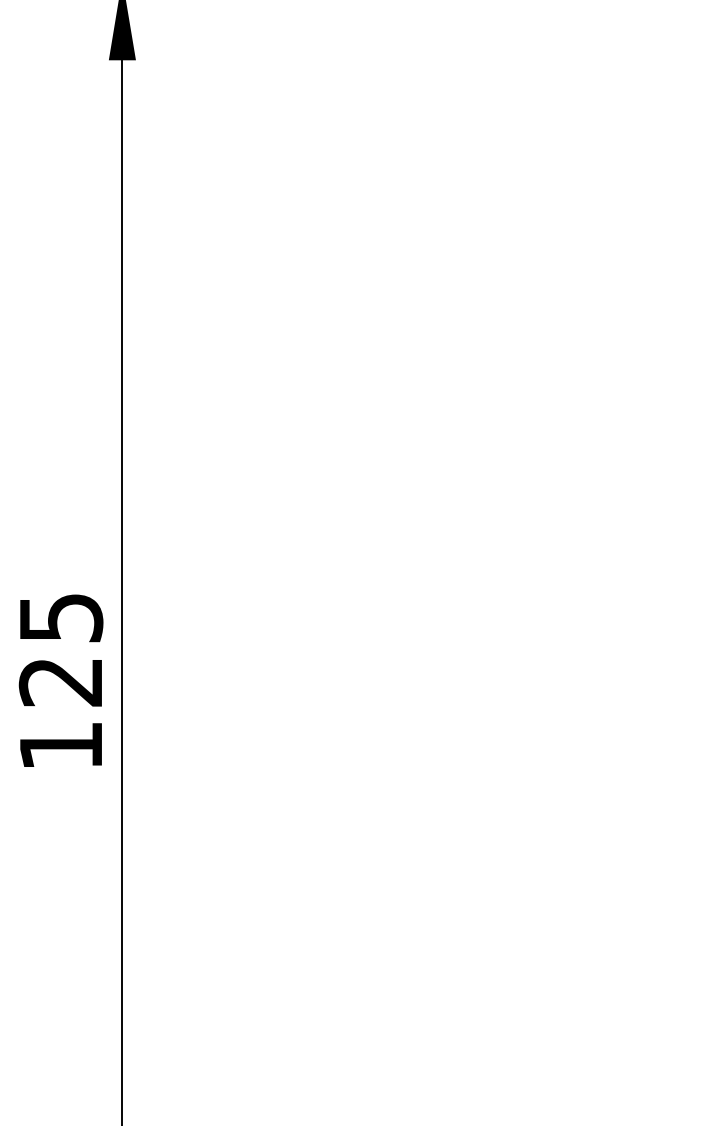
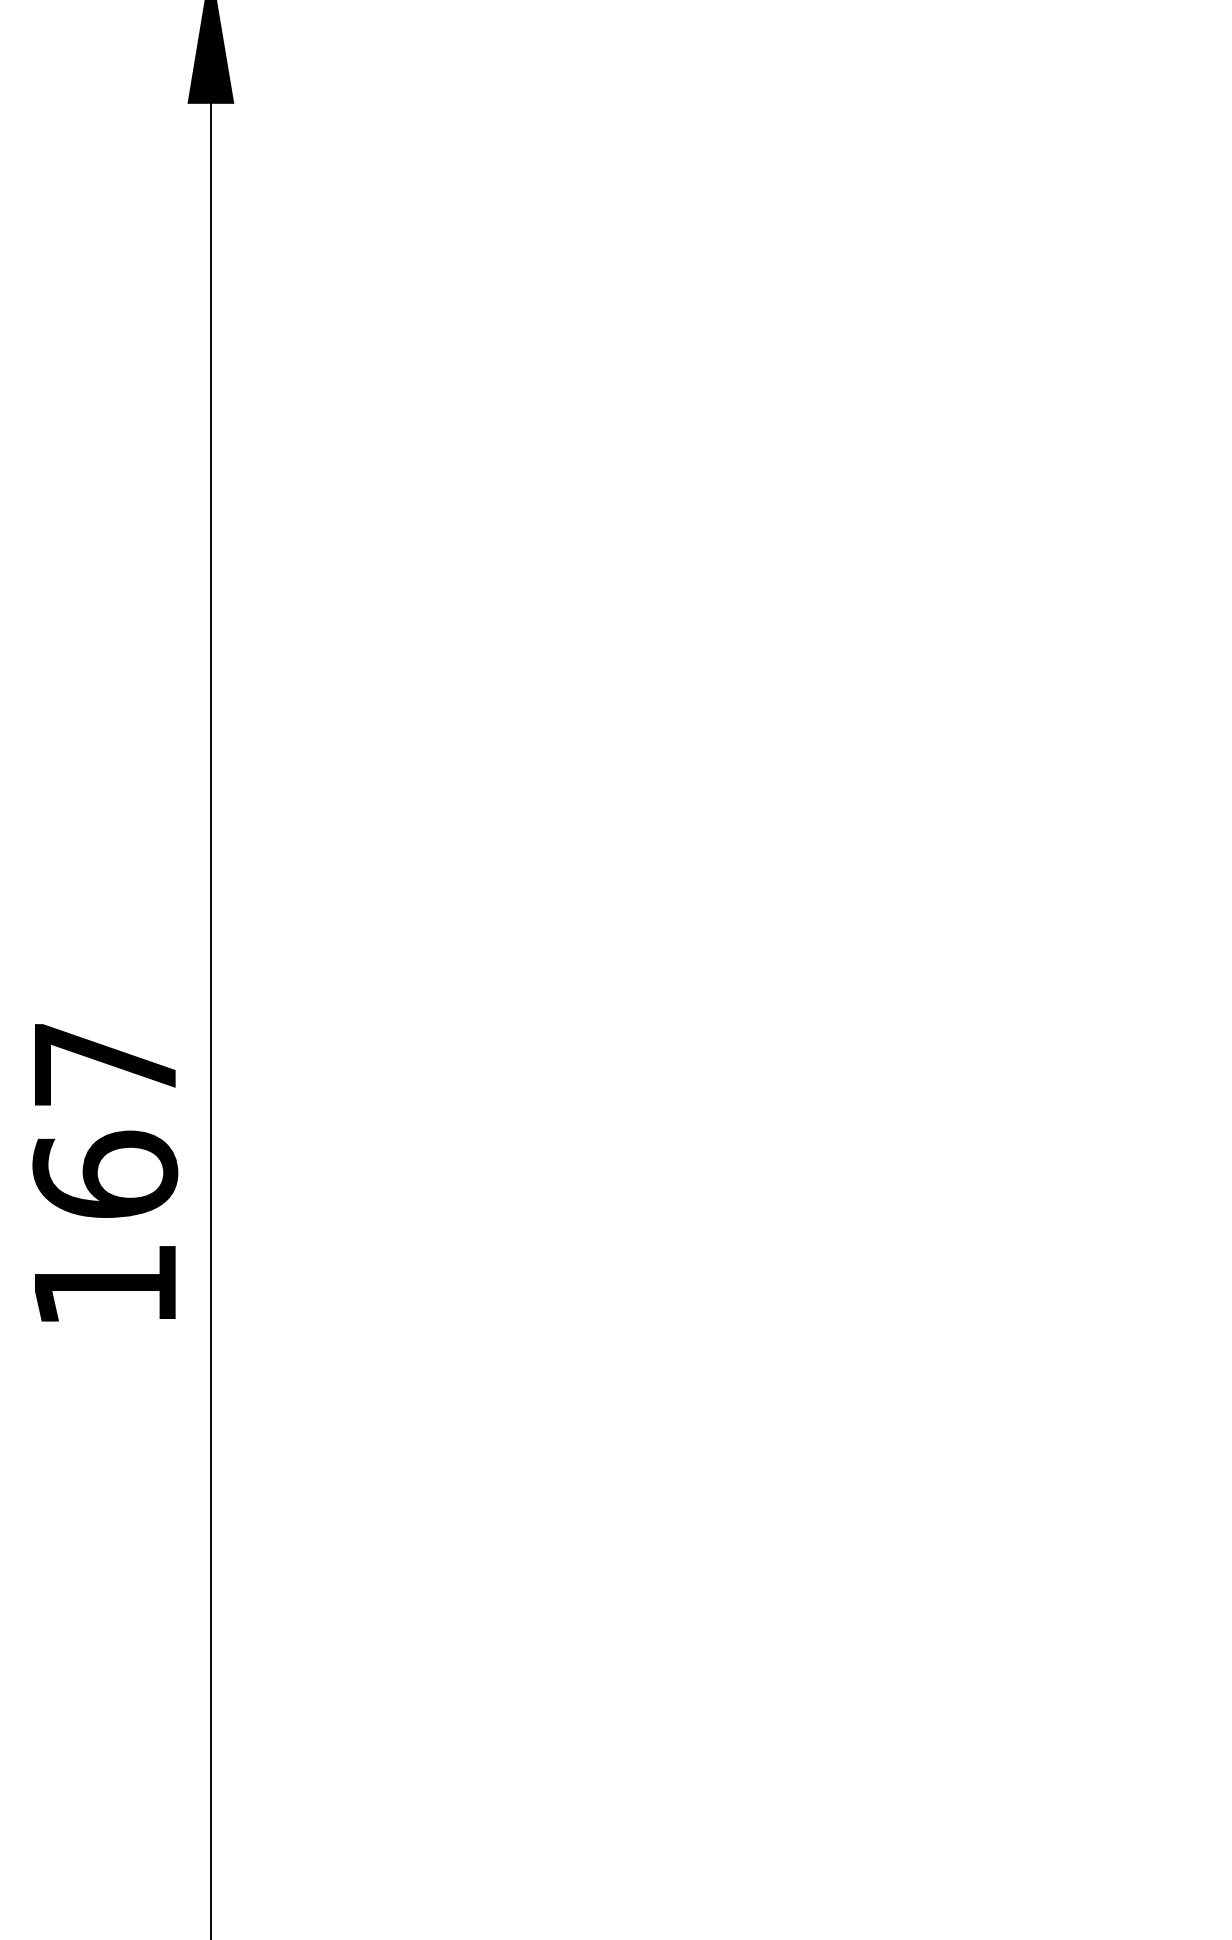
text: (60, 650) -> (104, 1120), 125 -> 167

